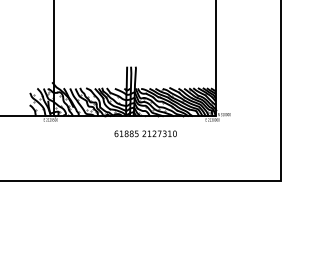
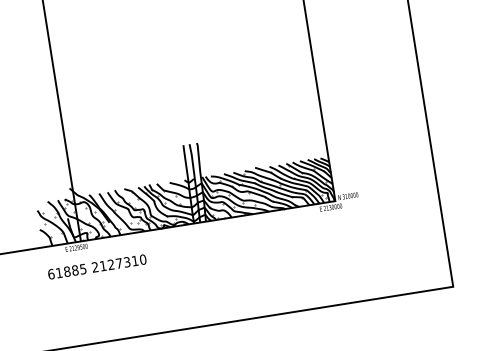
text: (145, 133) -> (96, 266), moved

